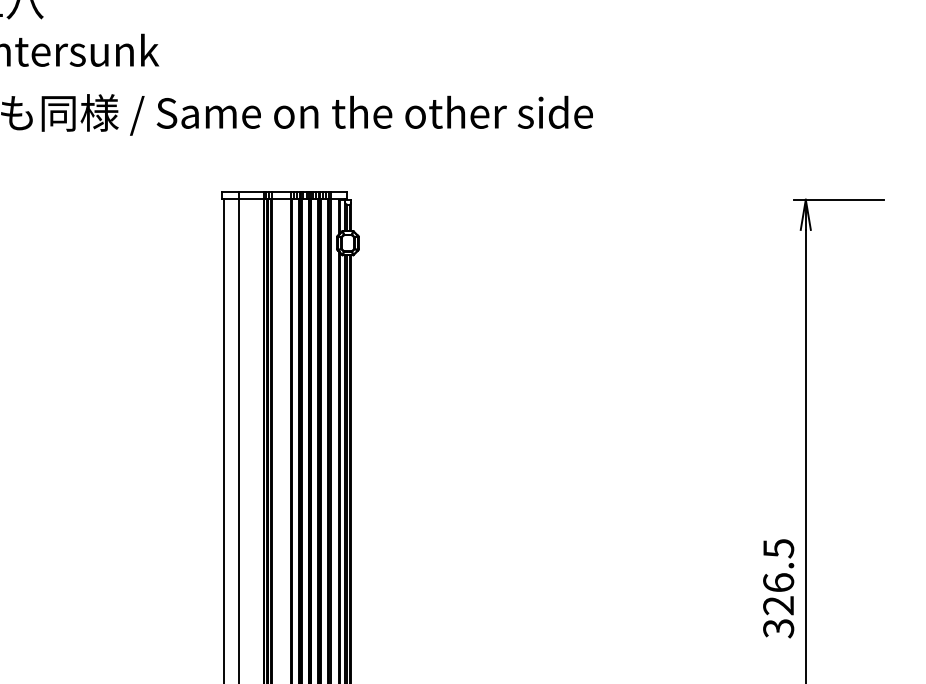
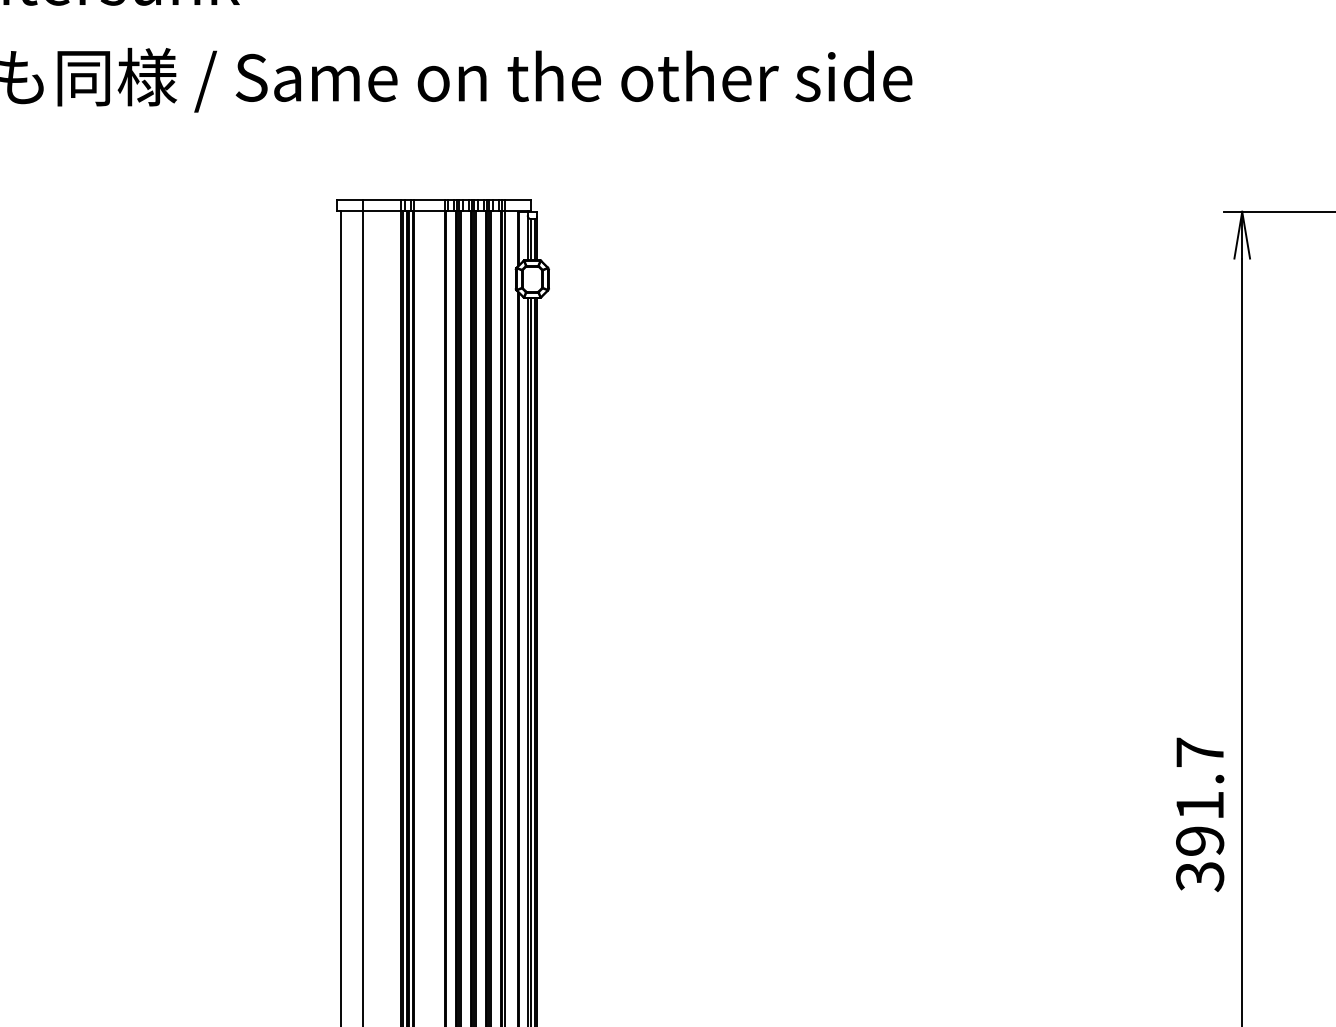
text: (778, 577) -> (1199, 797), 326.5 -> 391.7

